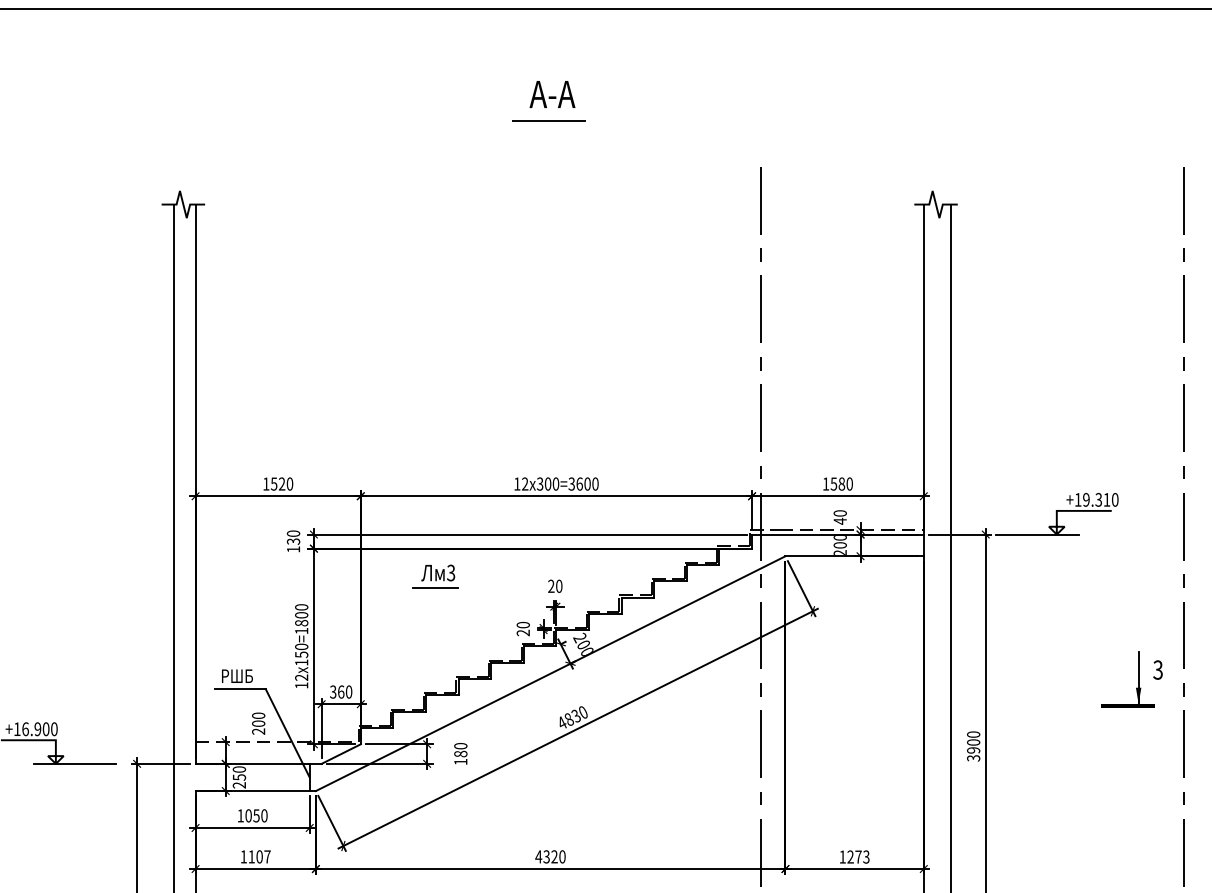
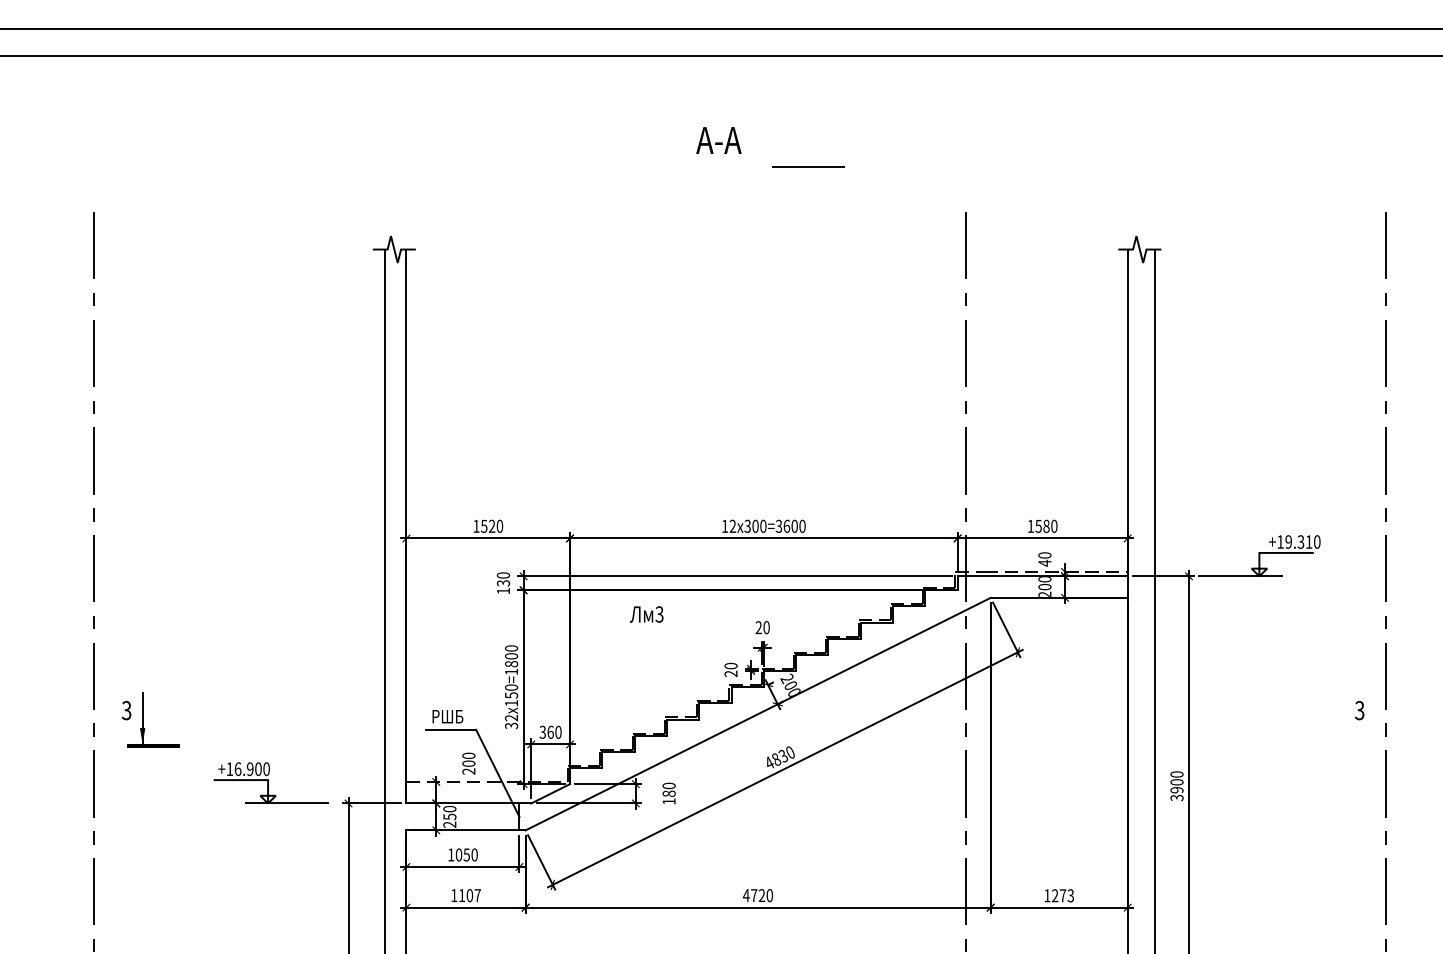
text: (552, 94) -> (718, 140), moved
line: (549, 120) -> (808, 166), moved
line: (434, 588) -> (643, 629), removed
part: (1137, 679) -> (1339, 719), removed
text: (301, 685) -> (511, 725), 12x150=1800 -> 32x150=1800
text: (545, 856) -> (753, 895), 4320 -> 4720

